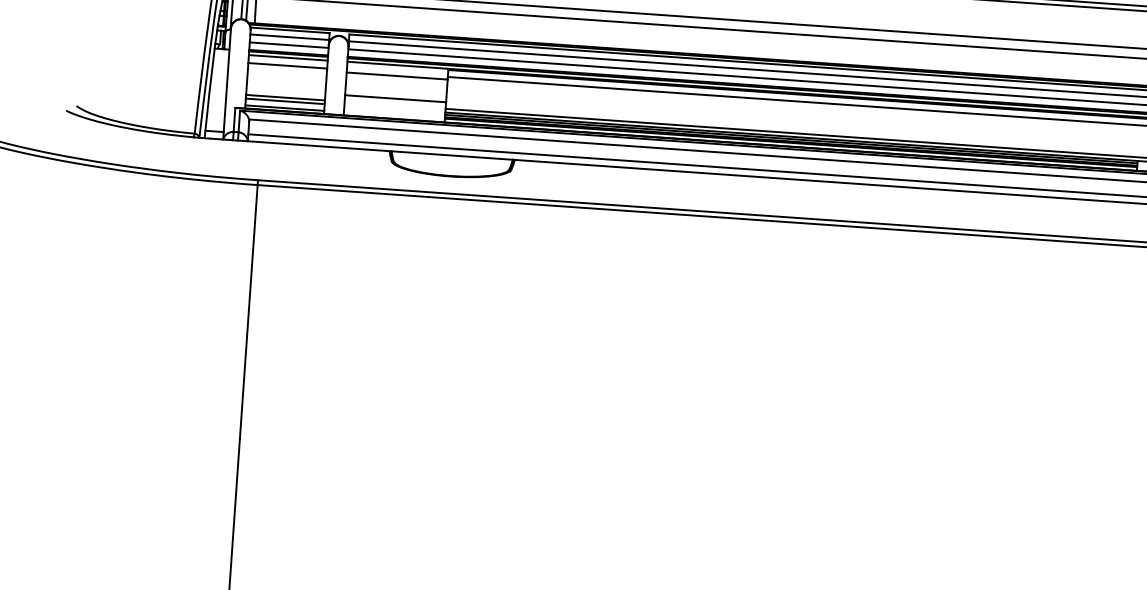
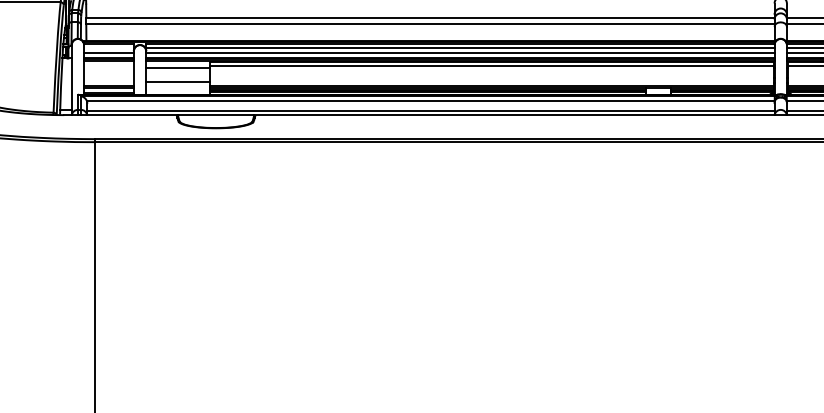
line: (288, 37) -> (108, 48), removed
line: (286, 66) -> (108, 66), removed

